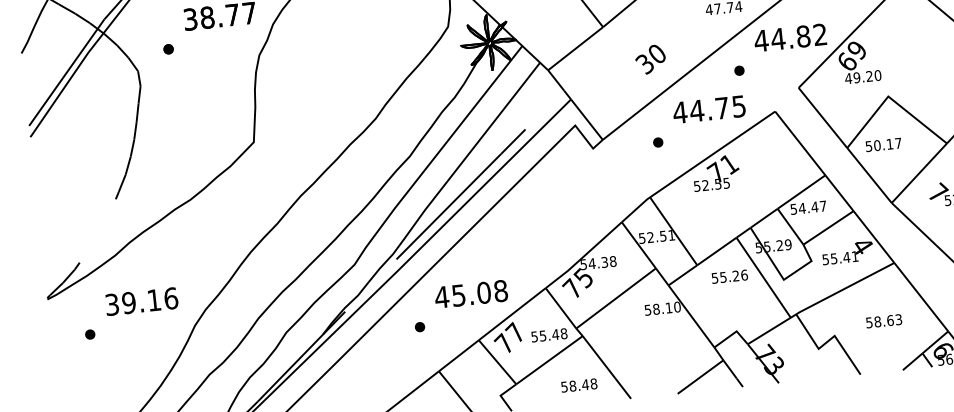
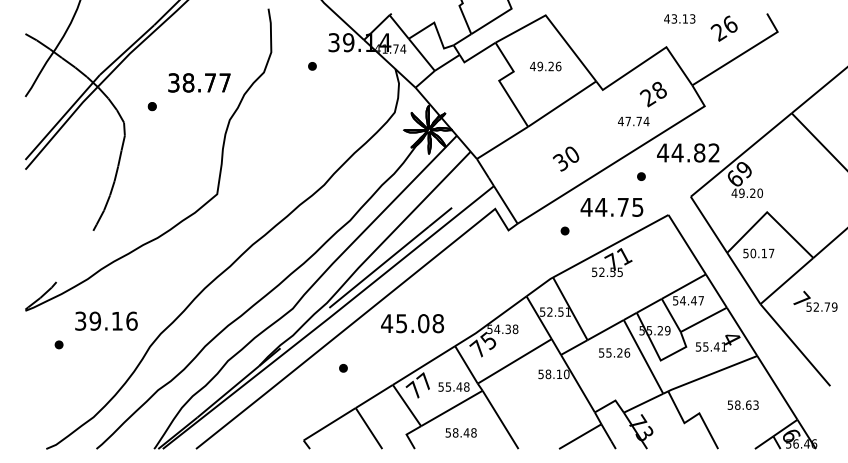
text: (471, 294) -> (412, 323), moved
text: (578, 385) -> (460, 432), moved

